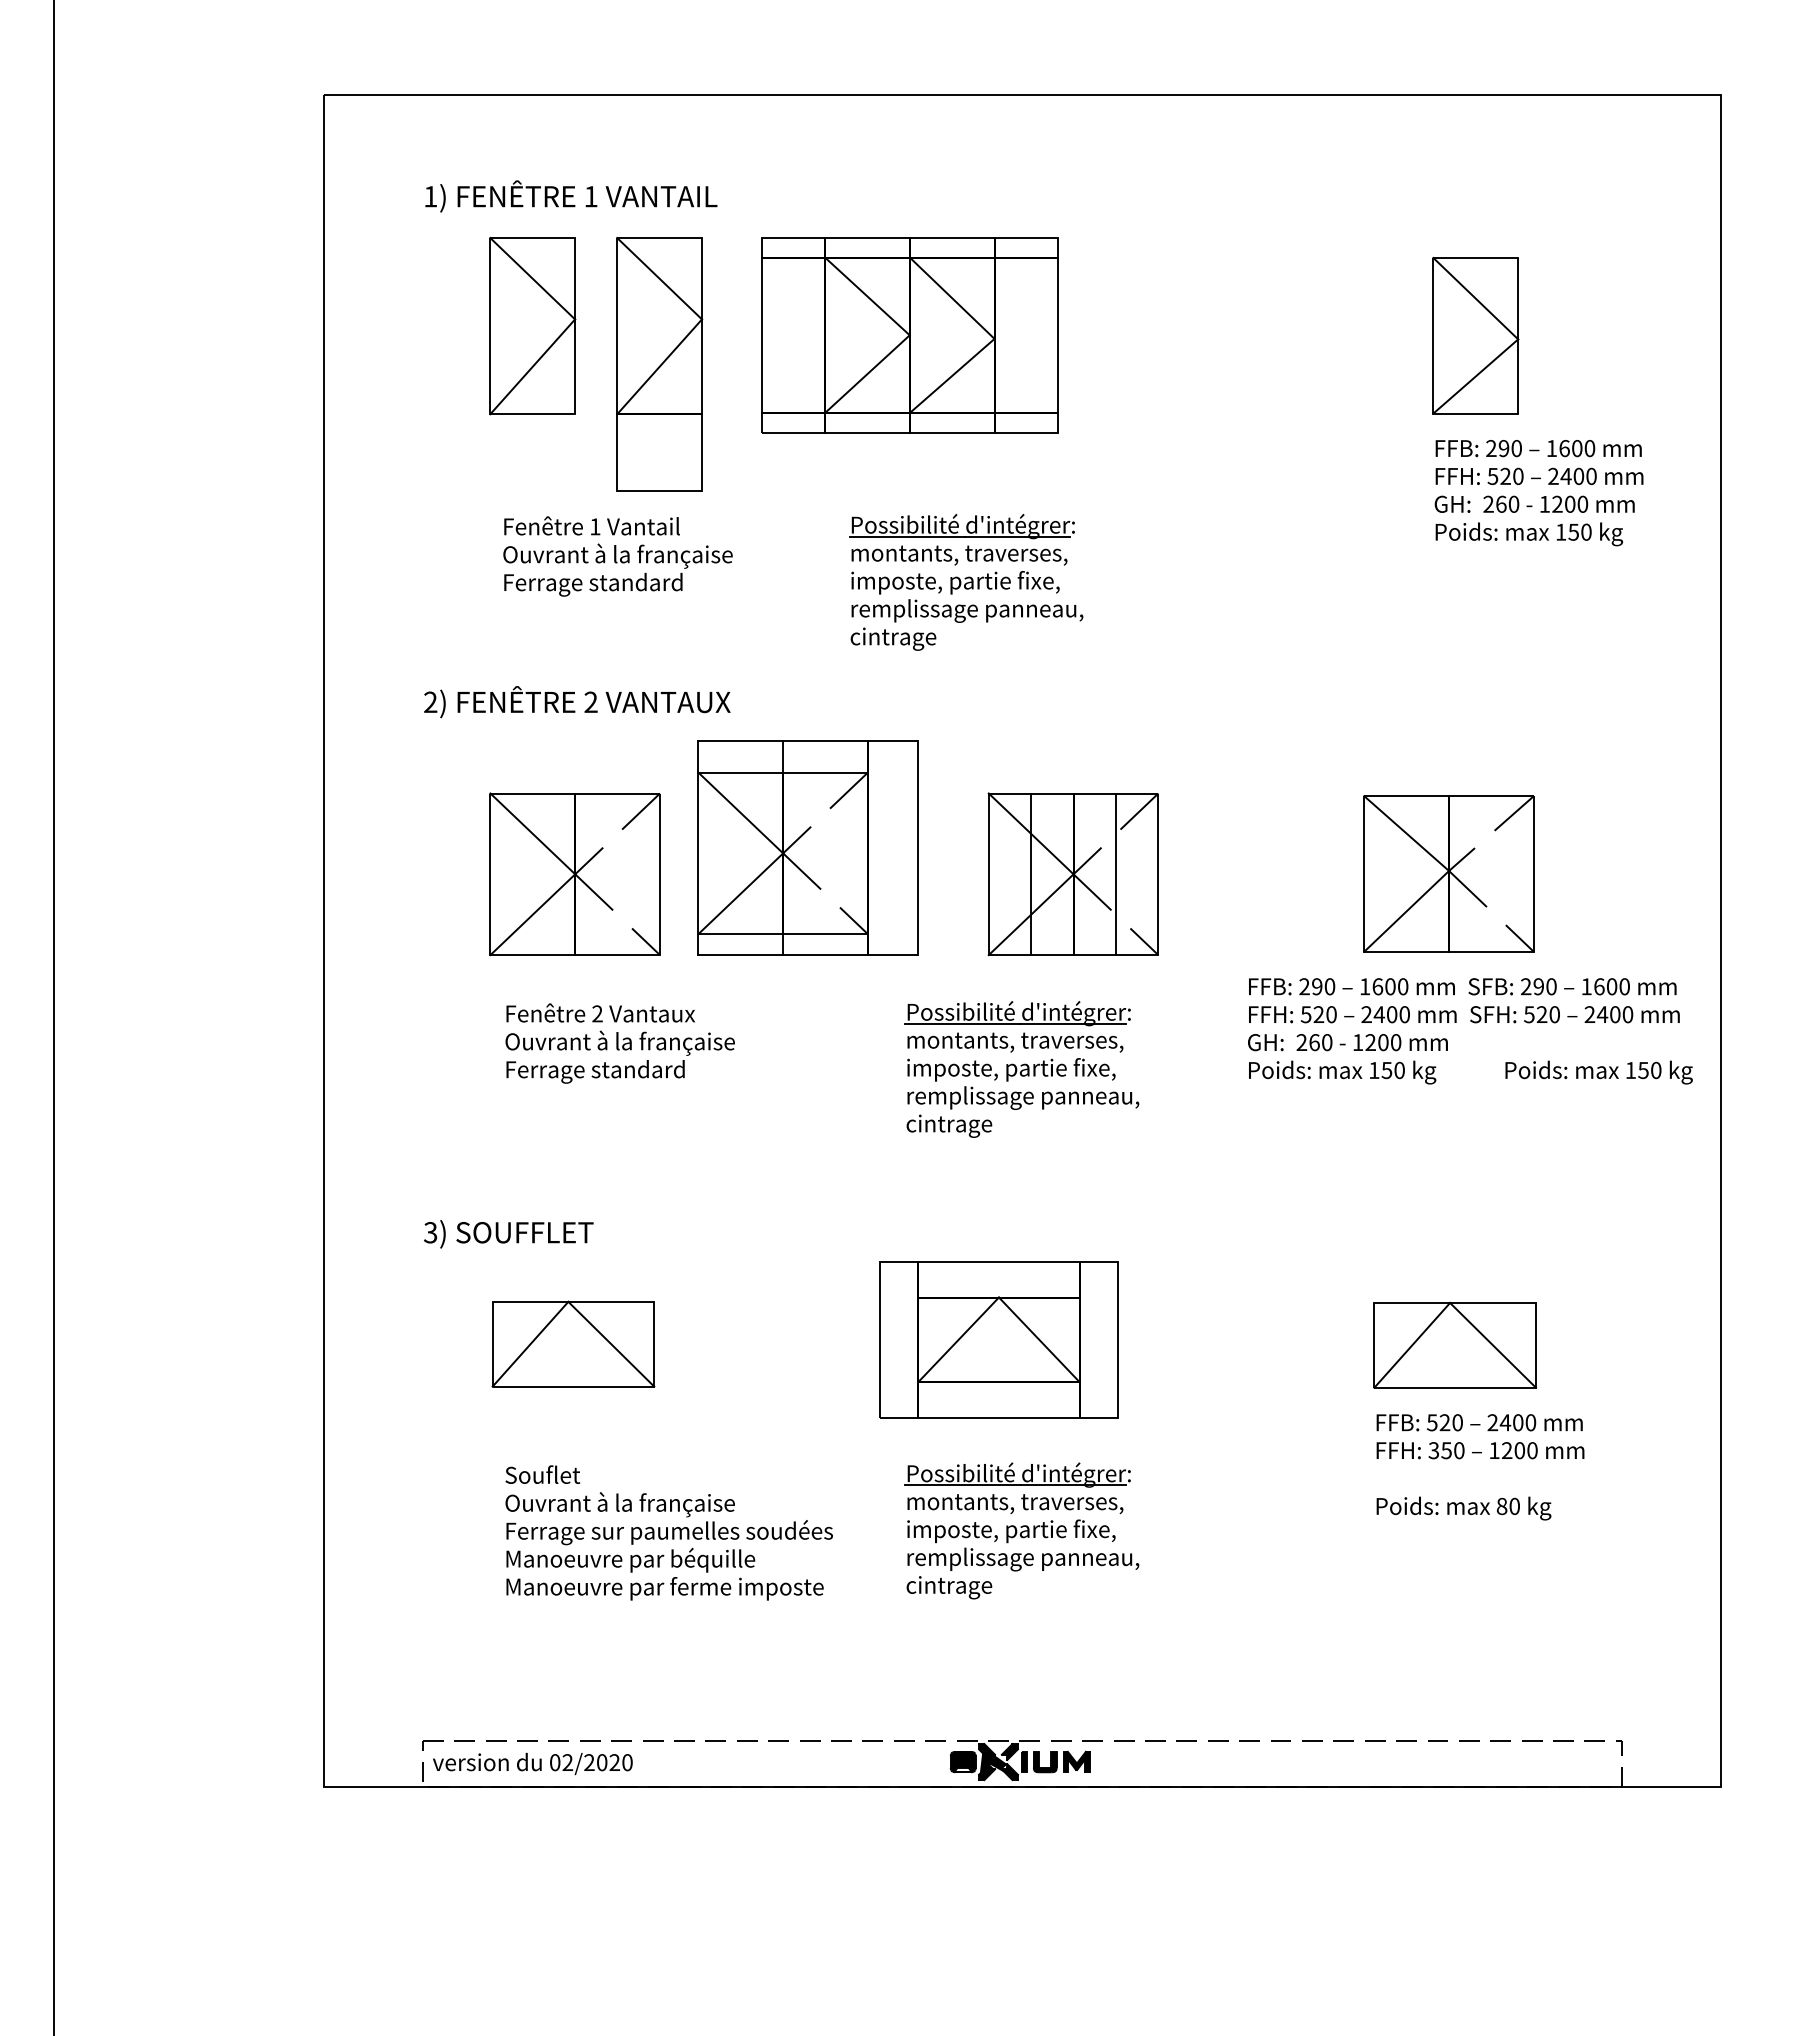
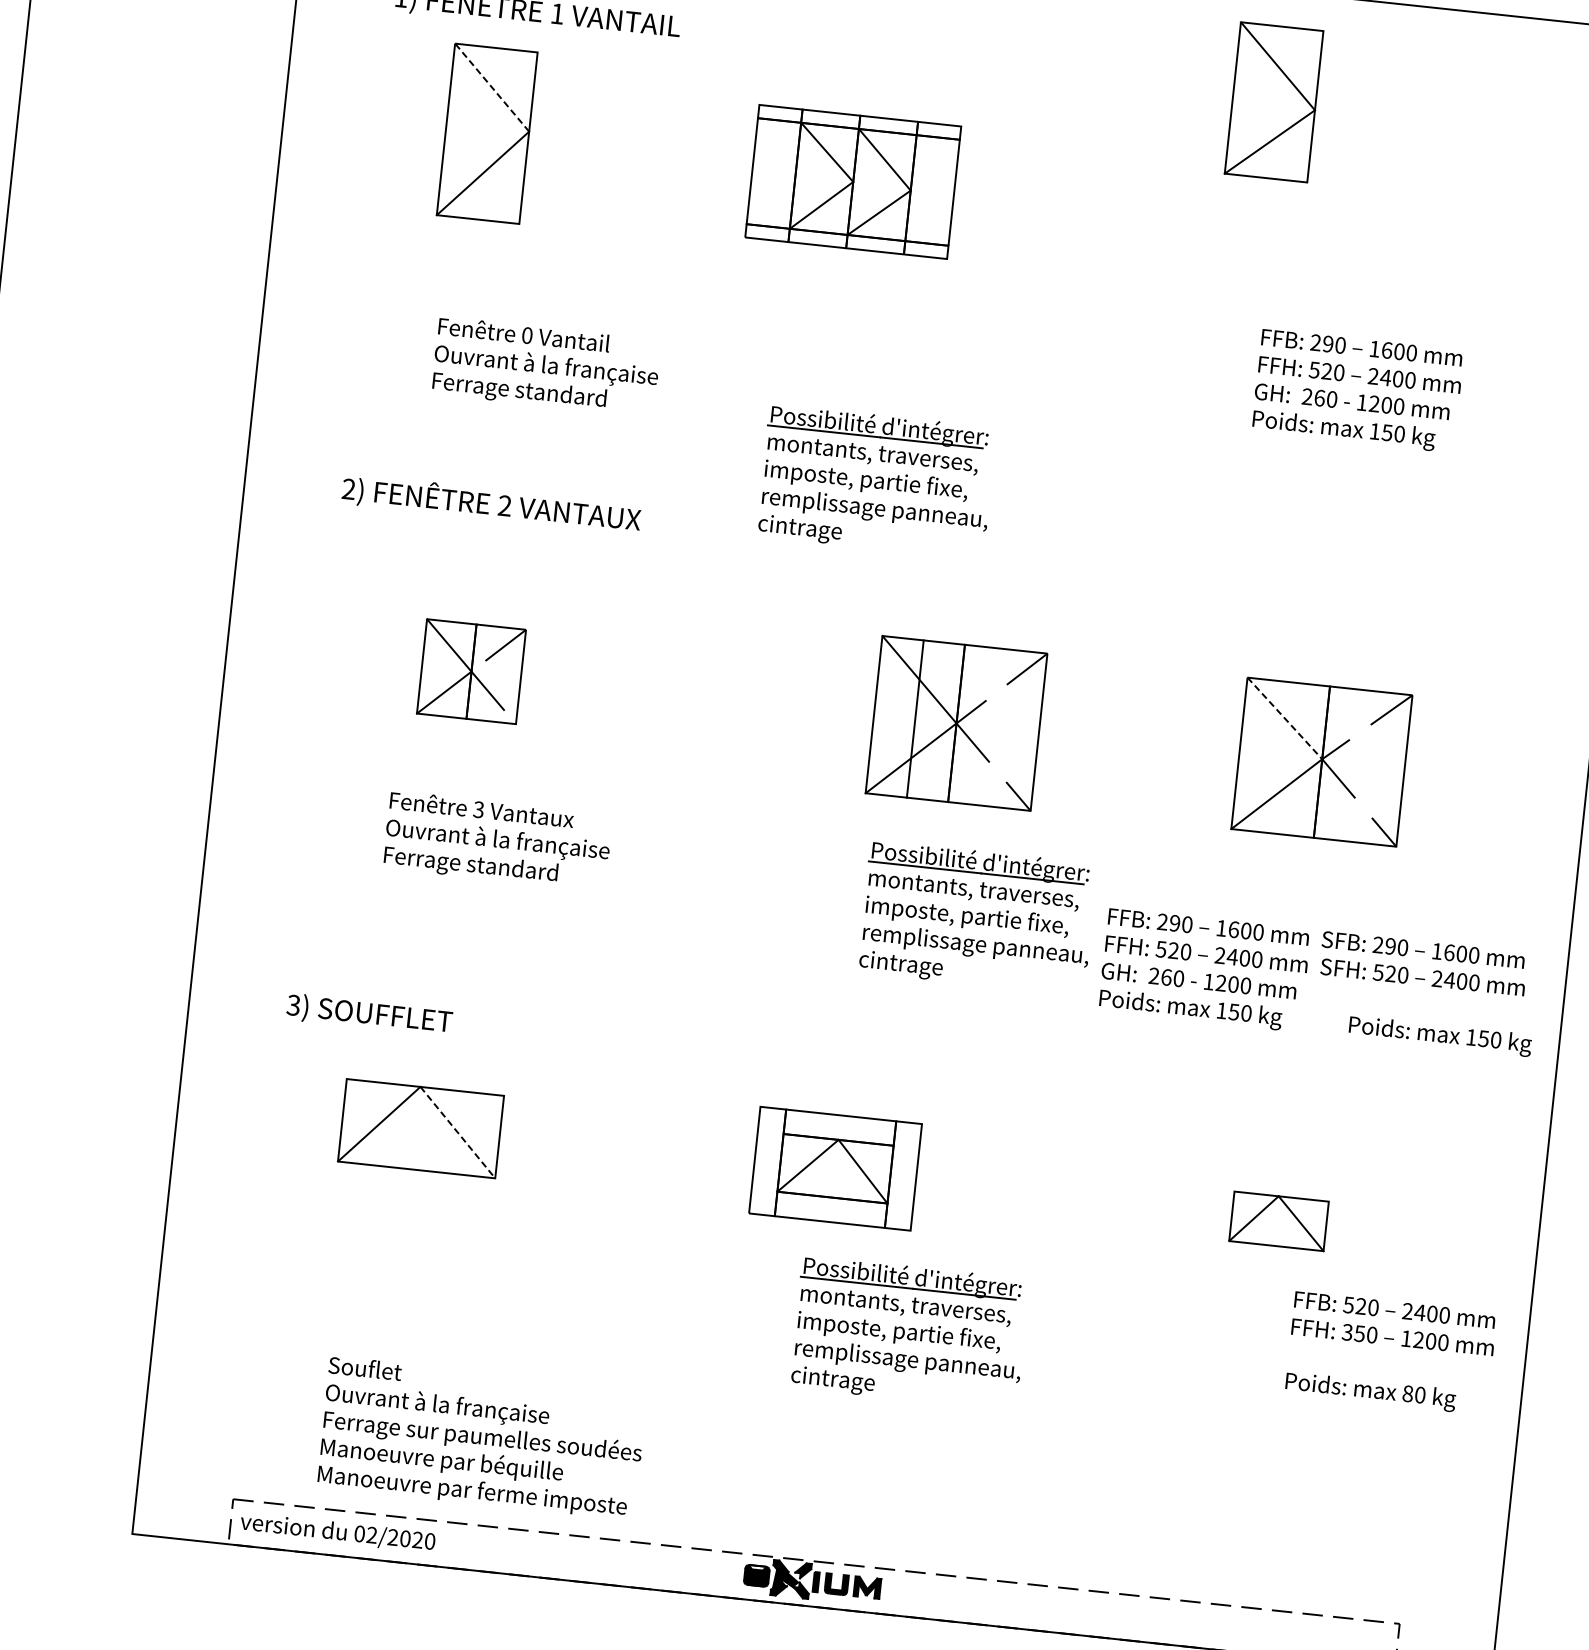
line: (532, 278) -> (492, 87), solid -> dashed
part: (909, 335) -> (852, 182), size x0.7
part: (1475, 335) -> (1273, 102), moved
part: (659, 364) -> (606, 184), removed
text: (1538, 493) -> (1357, 391), moved
text: (595, 526) -> (527, 335), 1 -> 0
part: (966, 582) -> (876, 481), moved
line: (1406, 833) -> (1284, 718), solid -> dashed
part: (807, 847) -> (700, 669), removed
part: (574, 874) -> (470, 671), size x0.6
line: (1115, 874) -> (997, 727), removed
text: (597, 1013) -> (478, 809), 2 -> 3
text: (1470, 1031) -> (1319, 982), moved
part: (1021, 1069) -> (977, 917), moved
part: (998, 1339) -> (835, 1168), size x0.7
line: (611, 1344) -> (458, 1132), solid -> dashed
part: (1455, 1344) -> (1279, 1220), size x0.6
text: (1480, 1467) -> (1391, 1353), moved
part: (1021, 1530) -> (909, 1332), moved
text: (668, 1532) -> (481, 1437), moved

